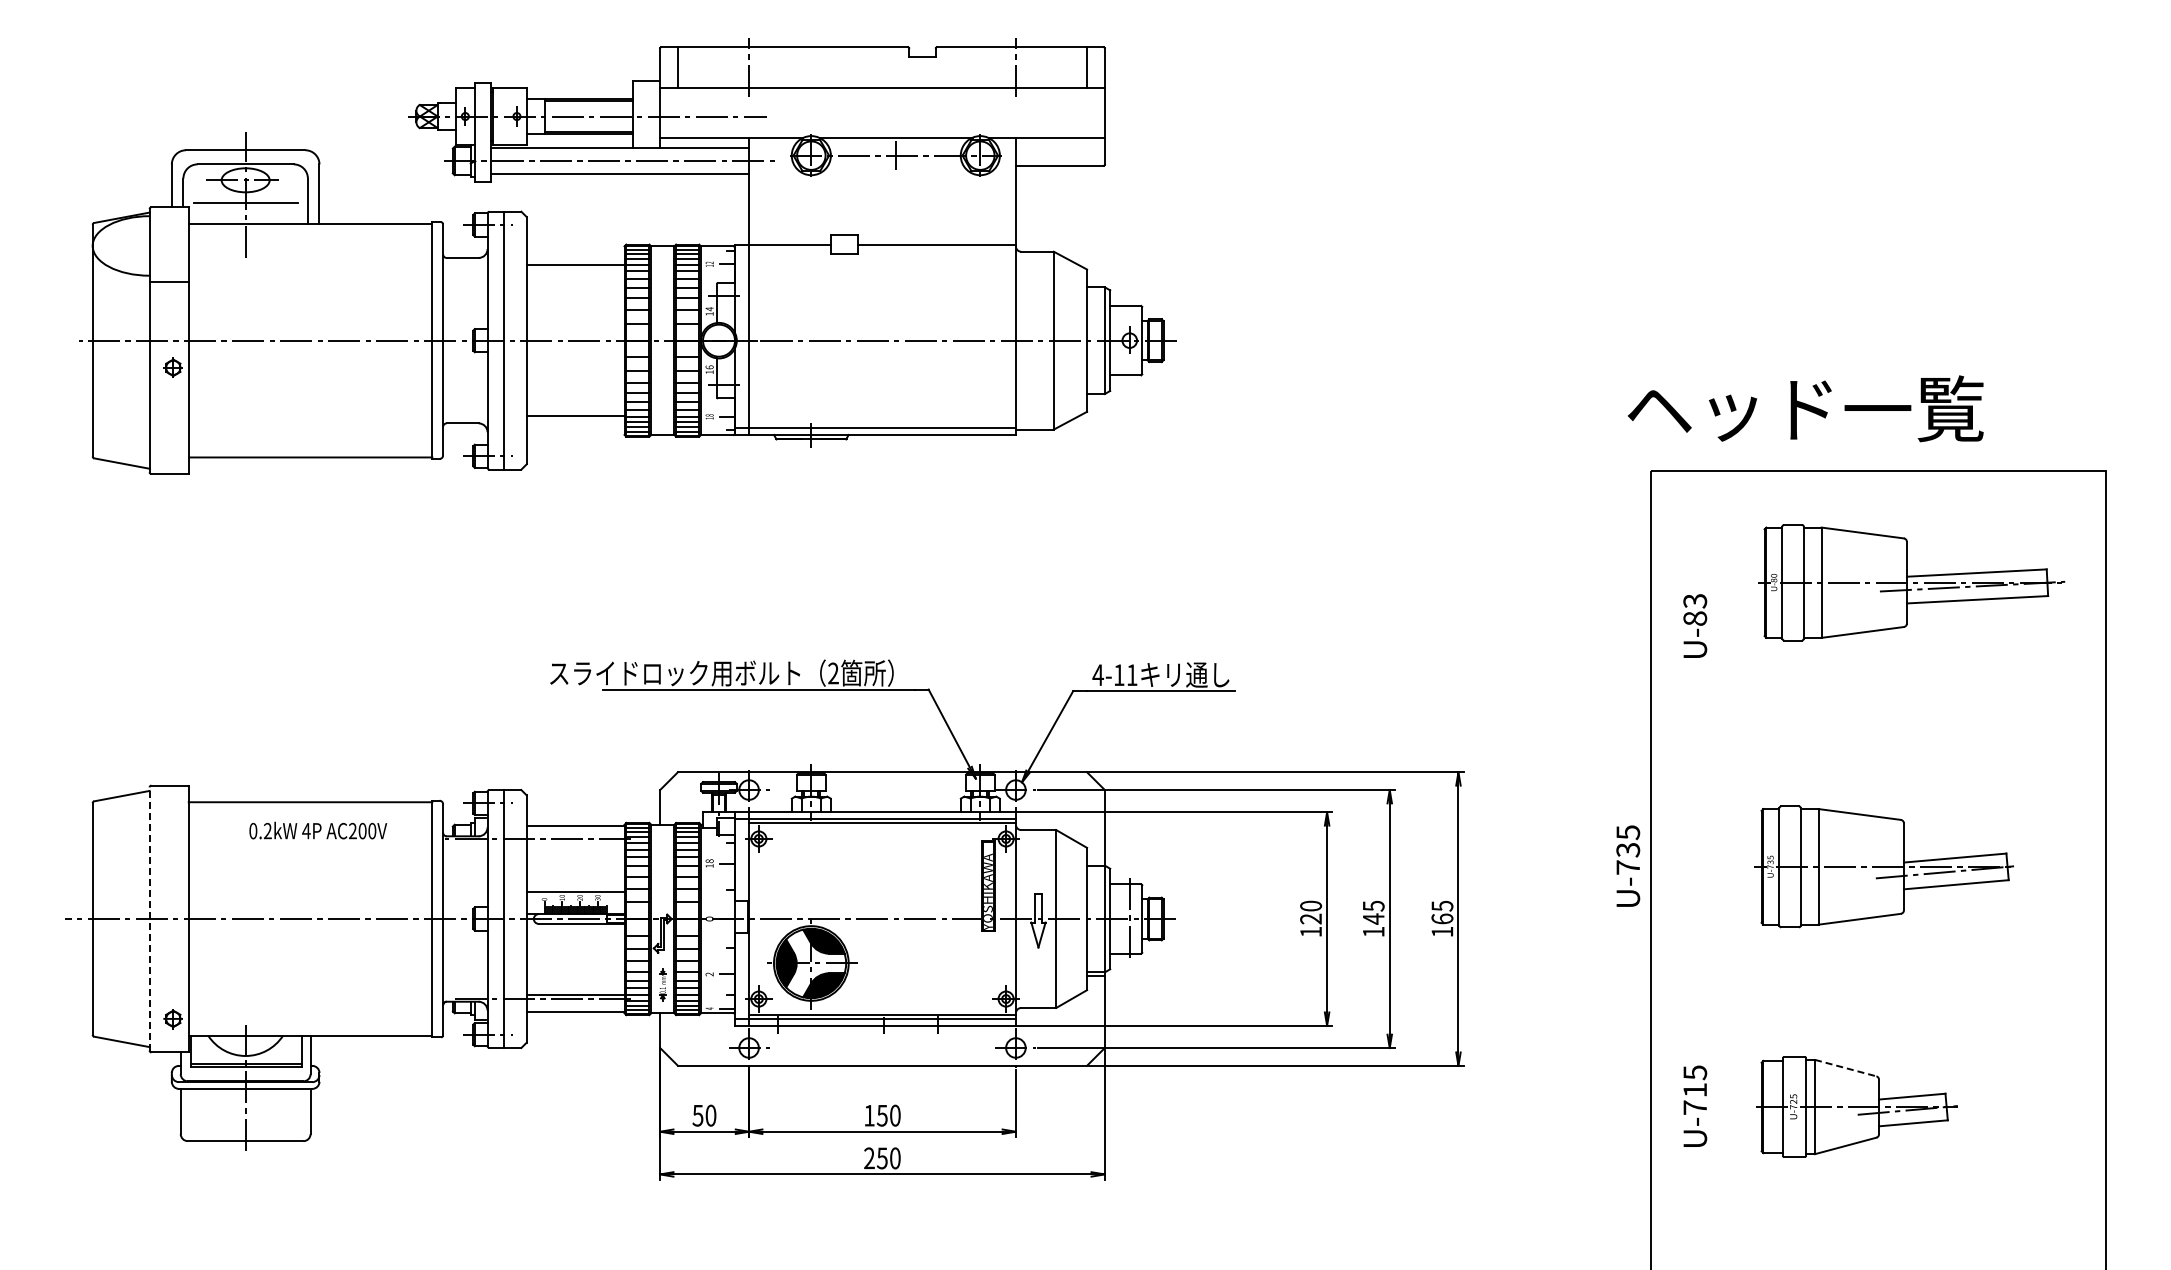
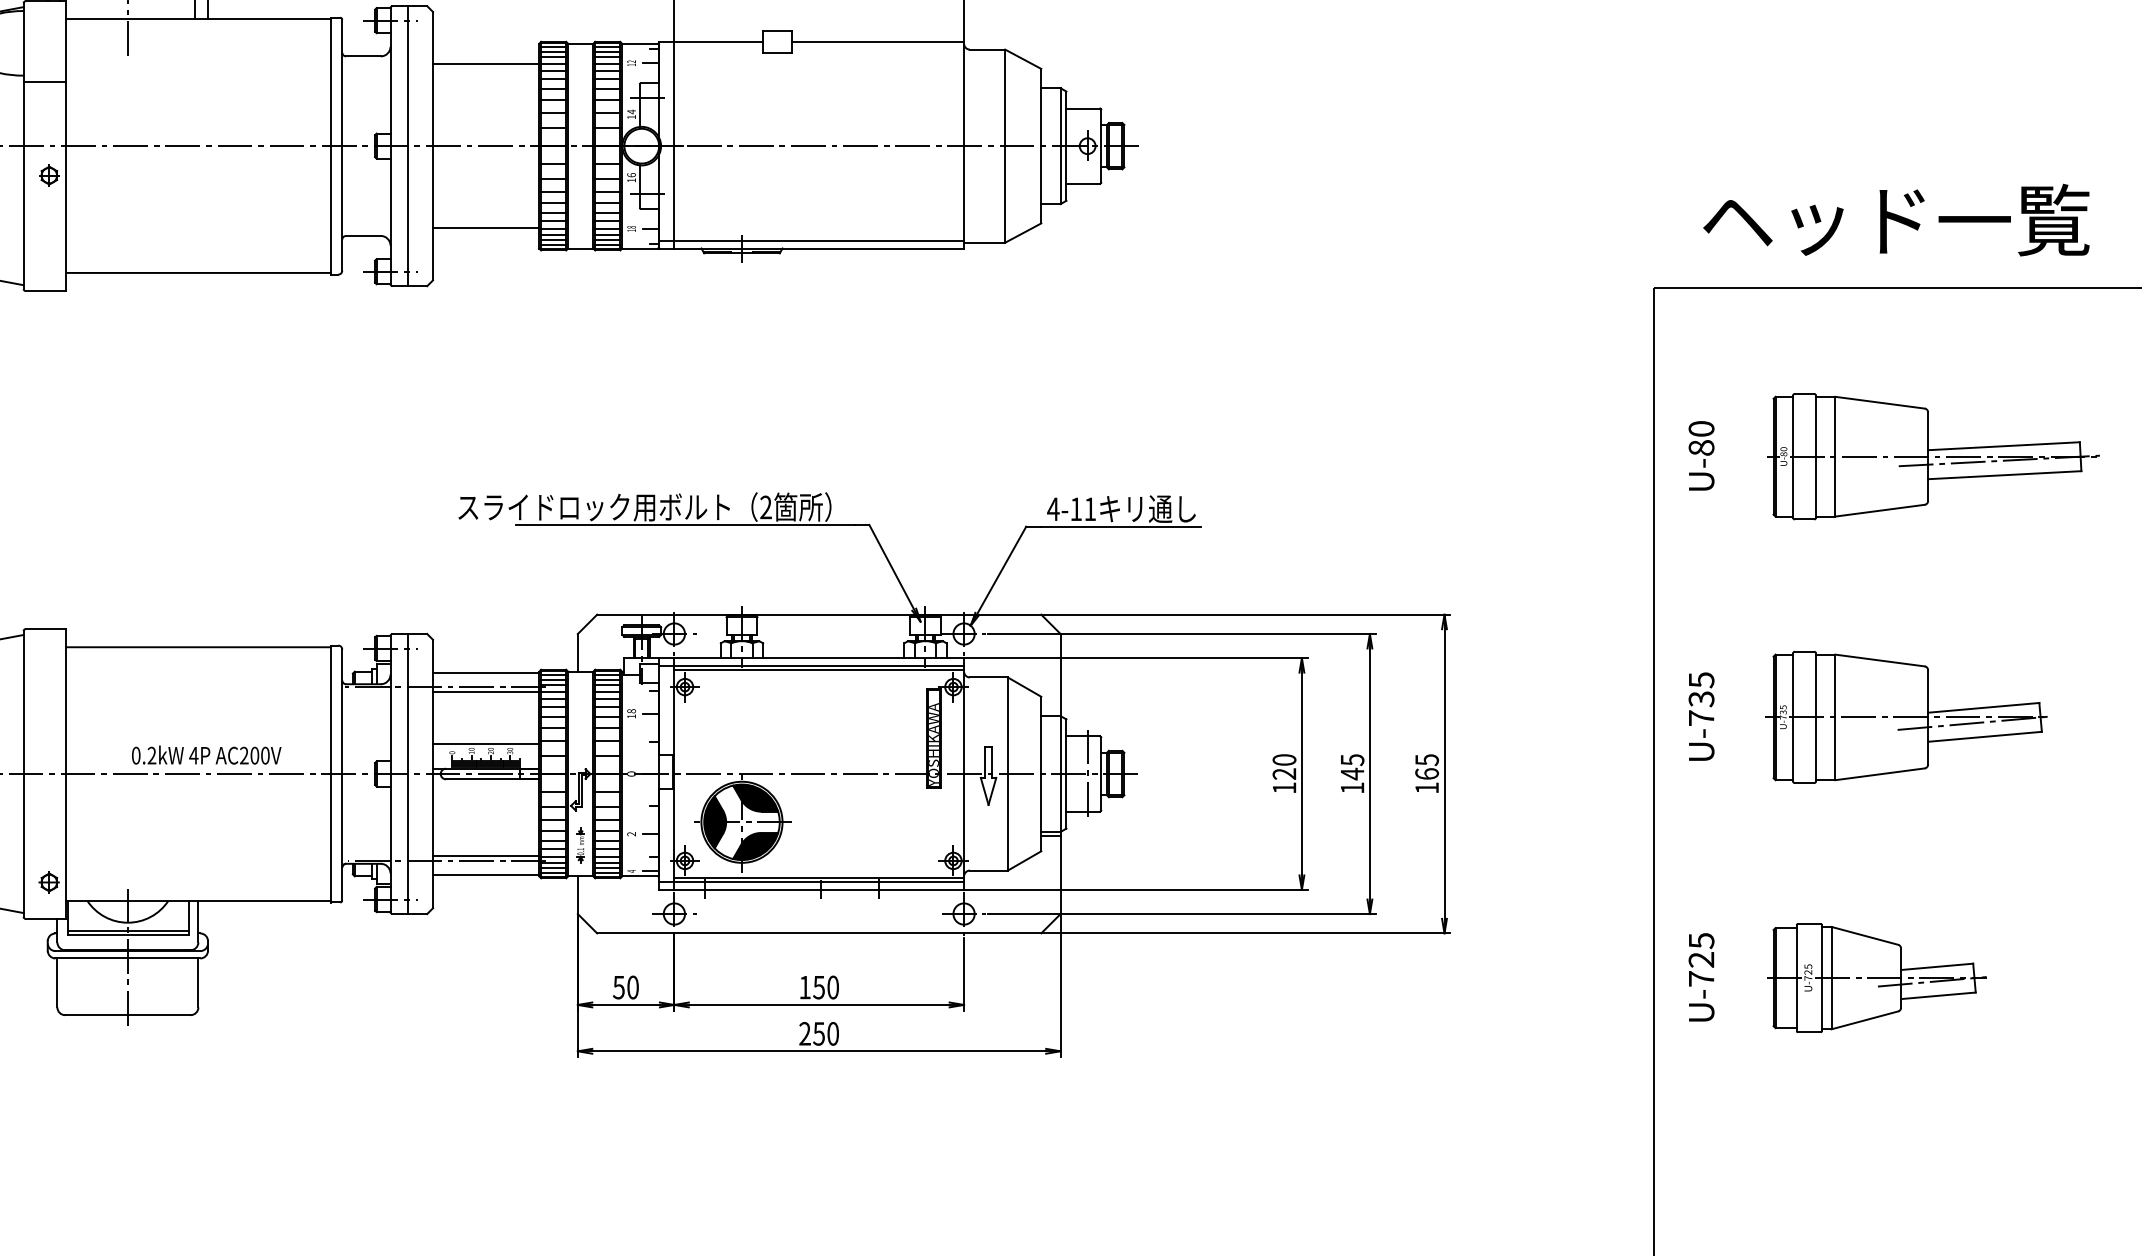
text: (1805, 408) -> (1896, 219), moved
part: (1911, 582) -> (1933, 456), moved
text: (1695, 601) -> (1701, 429), U-83 -> U-80
text: (318, 830) -> (206, 755), moved
line: (575, 843) -> (485, 692), added
text: (1628, 865) -> (1701, 715), moved
line: (149, 919) -> (23, 774), dashed -> solid
line: (1845, 1068) -> (1864, 936), dashed -> solid
text: (1694, 1090) -> (1700, 960), U-715 -> U-725

